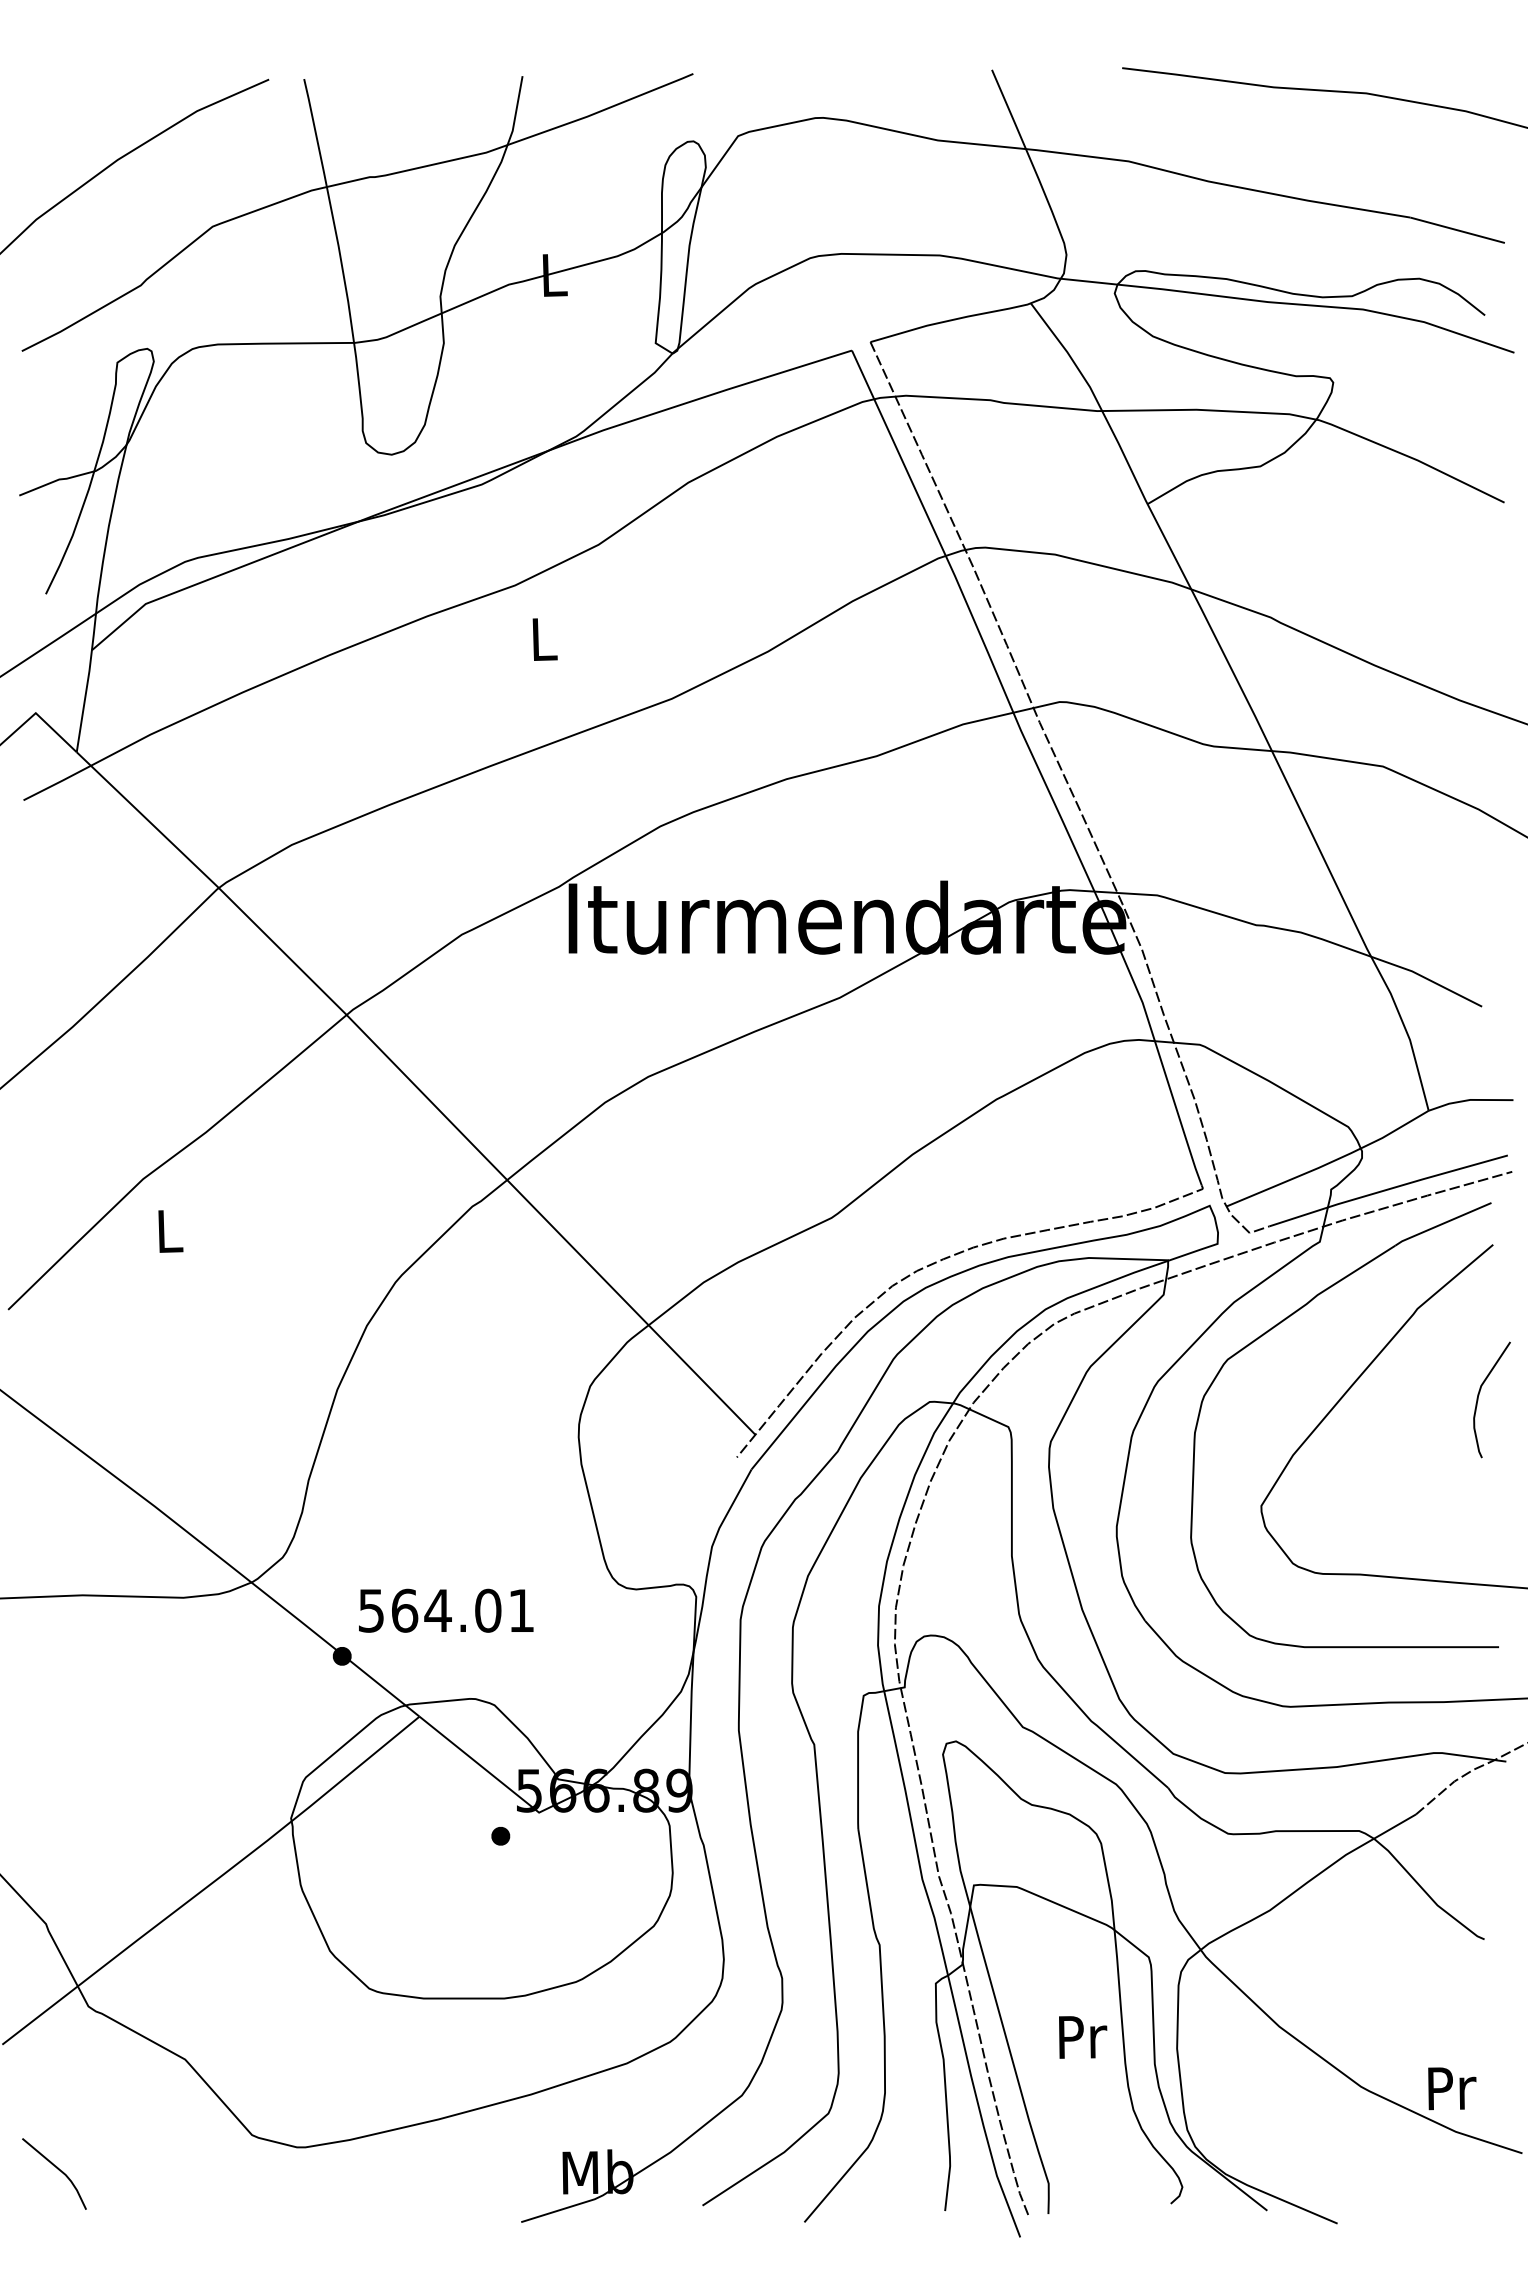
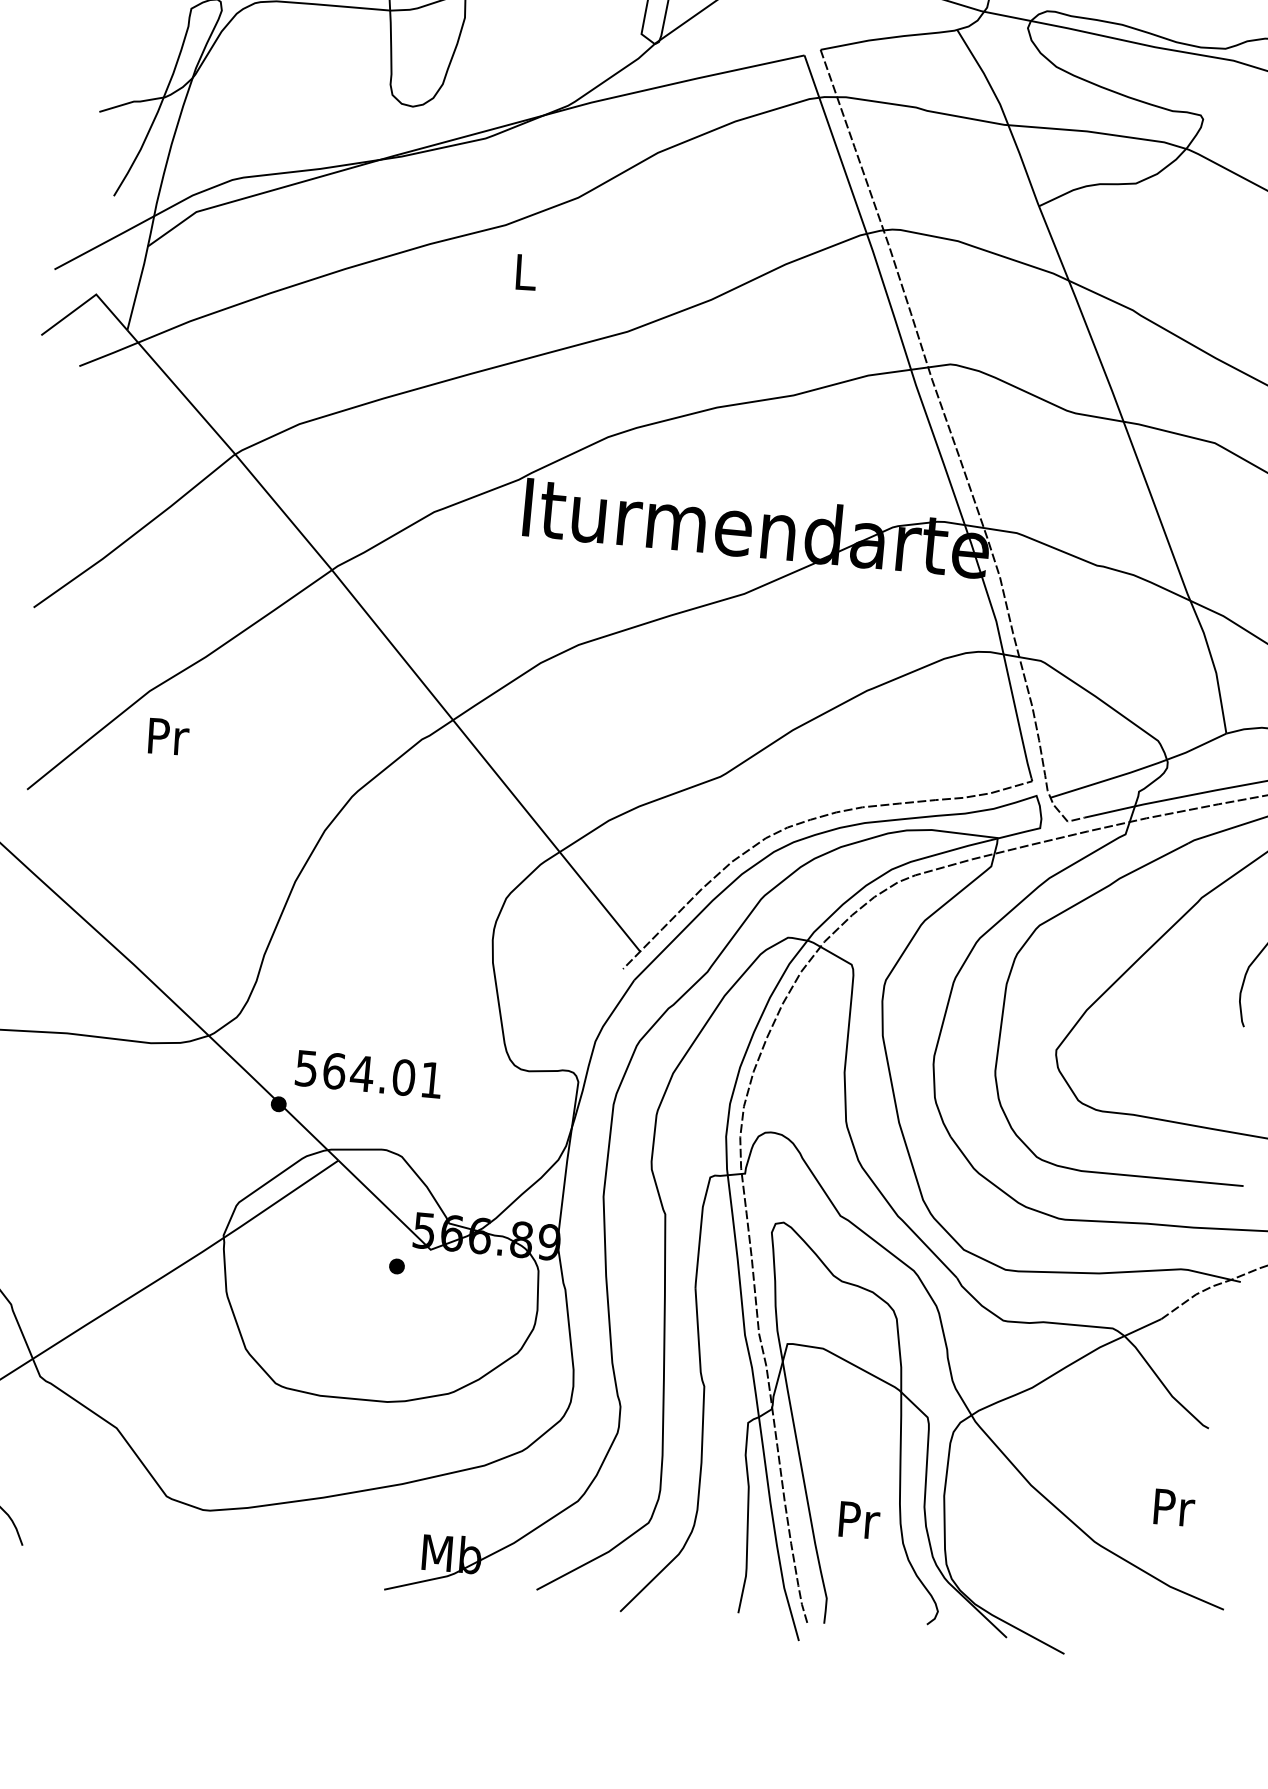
text: (170, 1231) -> (168, 736), L -> Pr
text: (1083, 2037) -> (859, 1520), moved
text: (1452, 2088) -> (1174, 1507), moved

